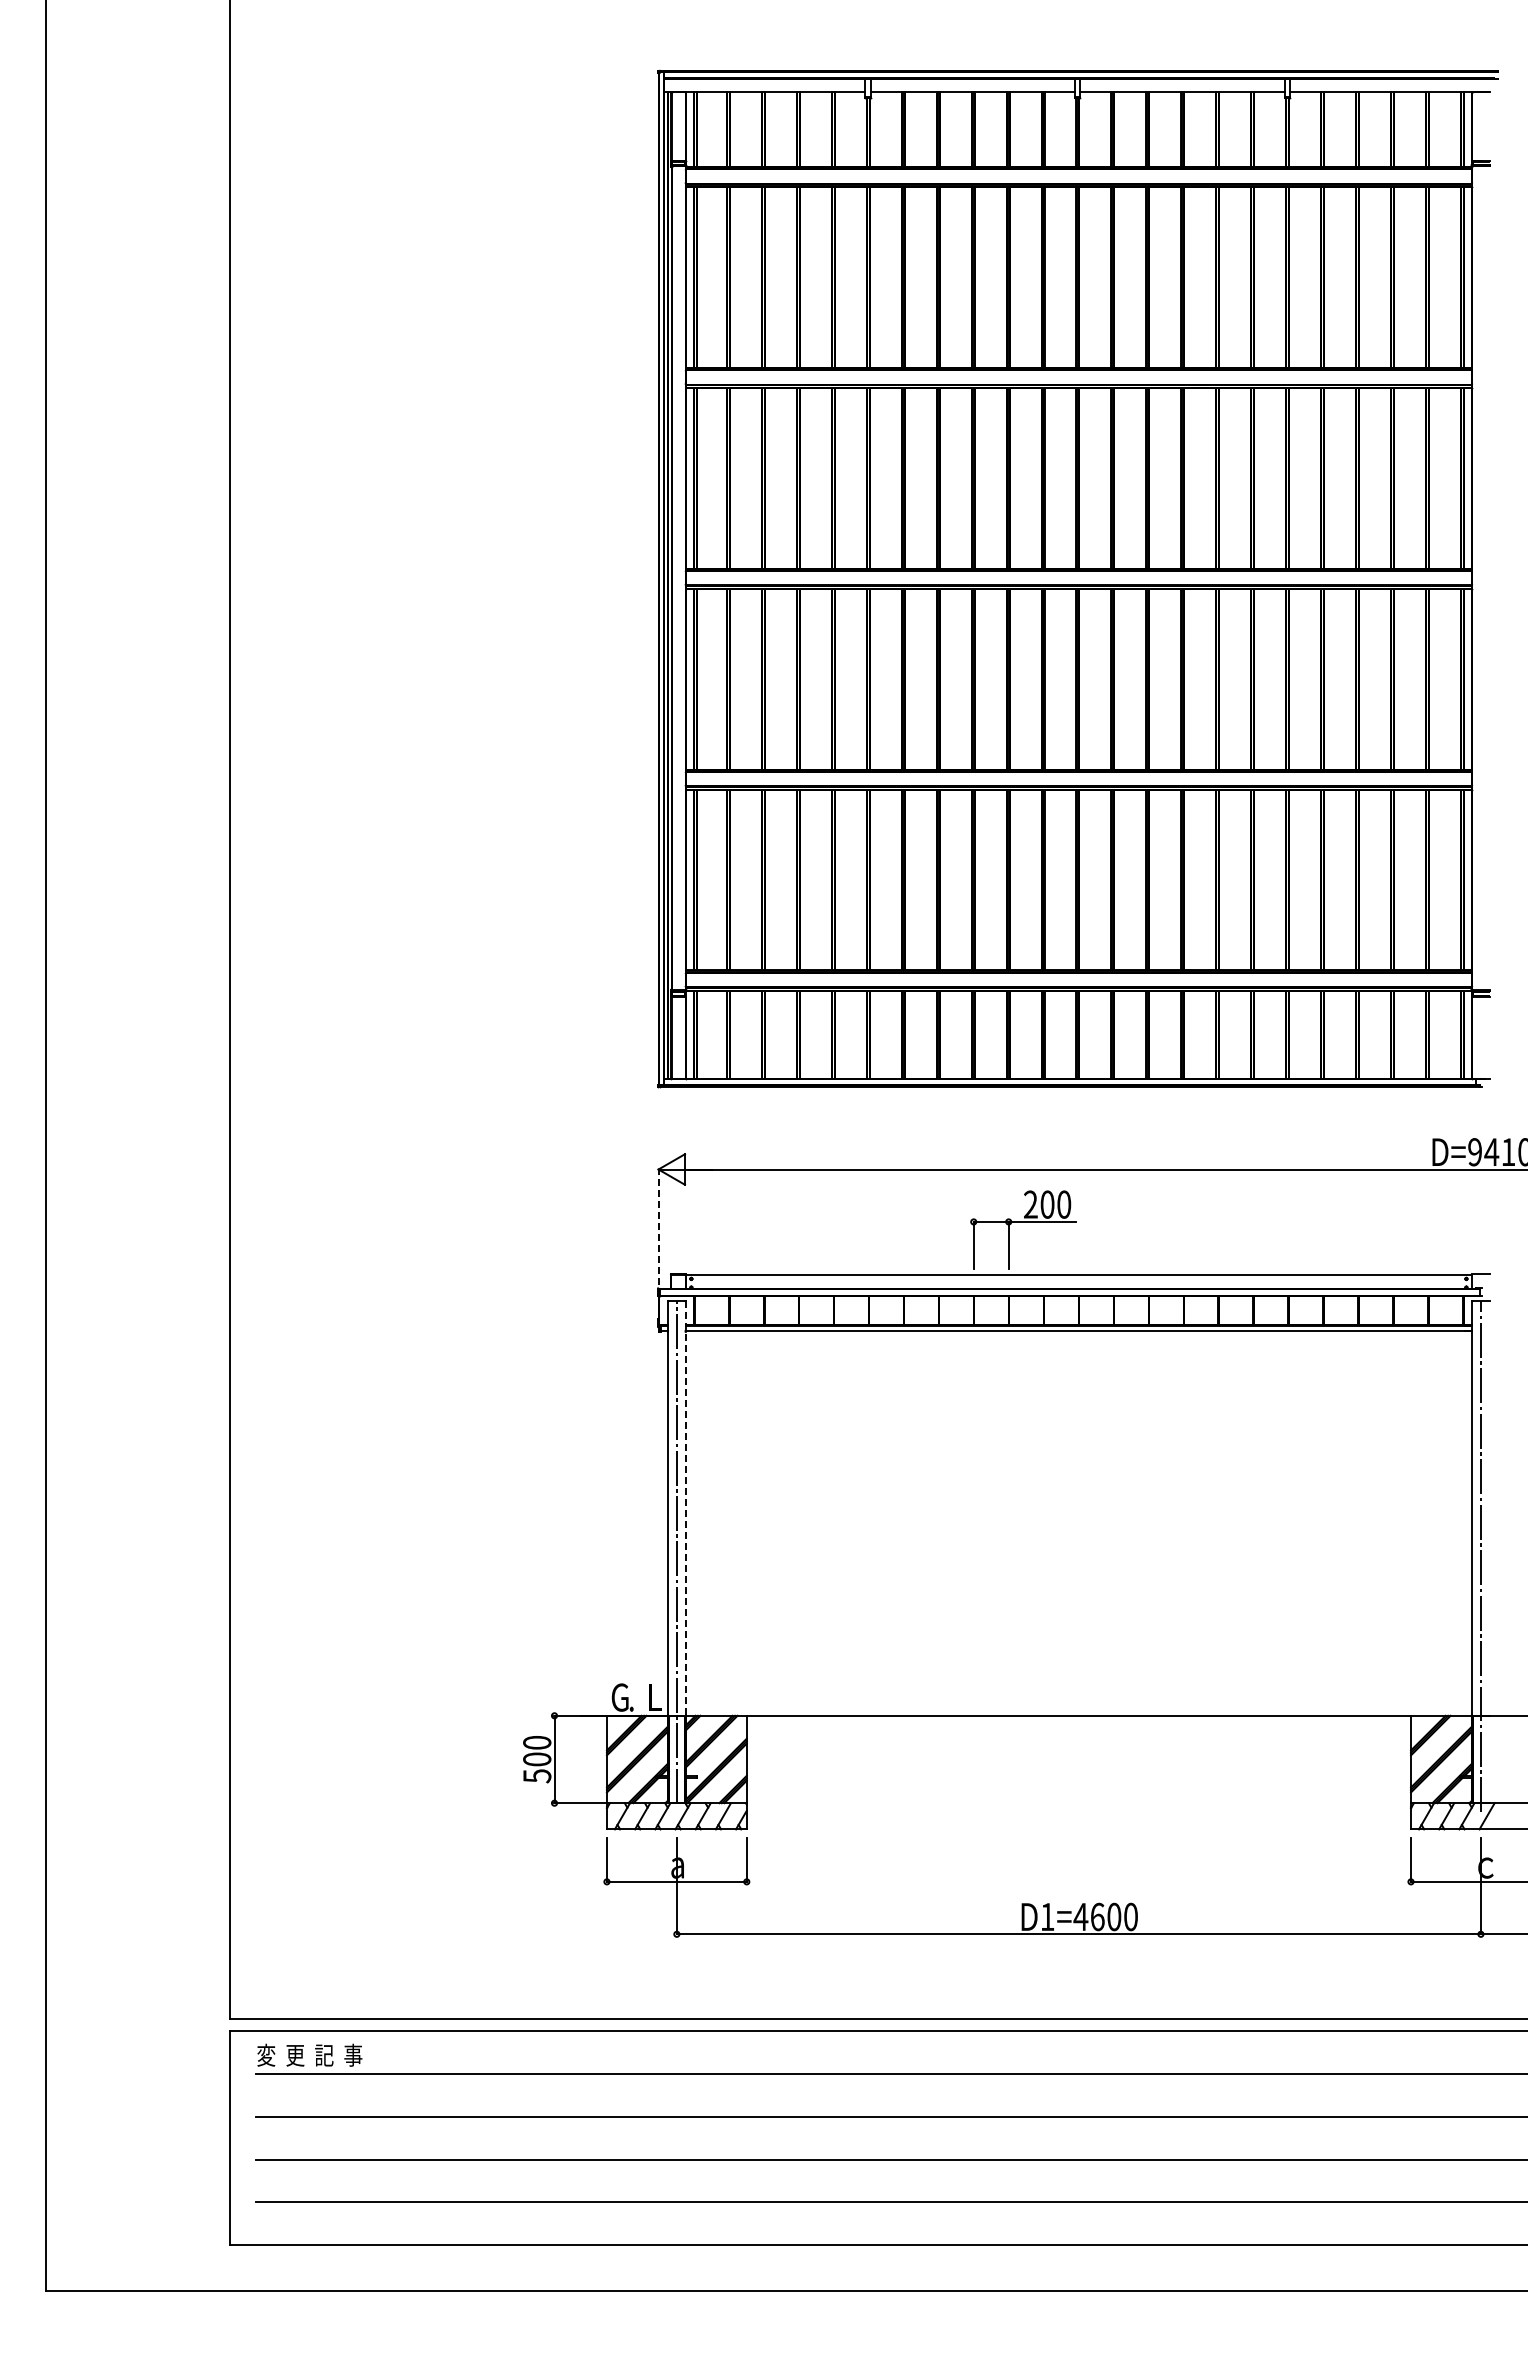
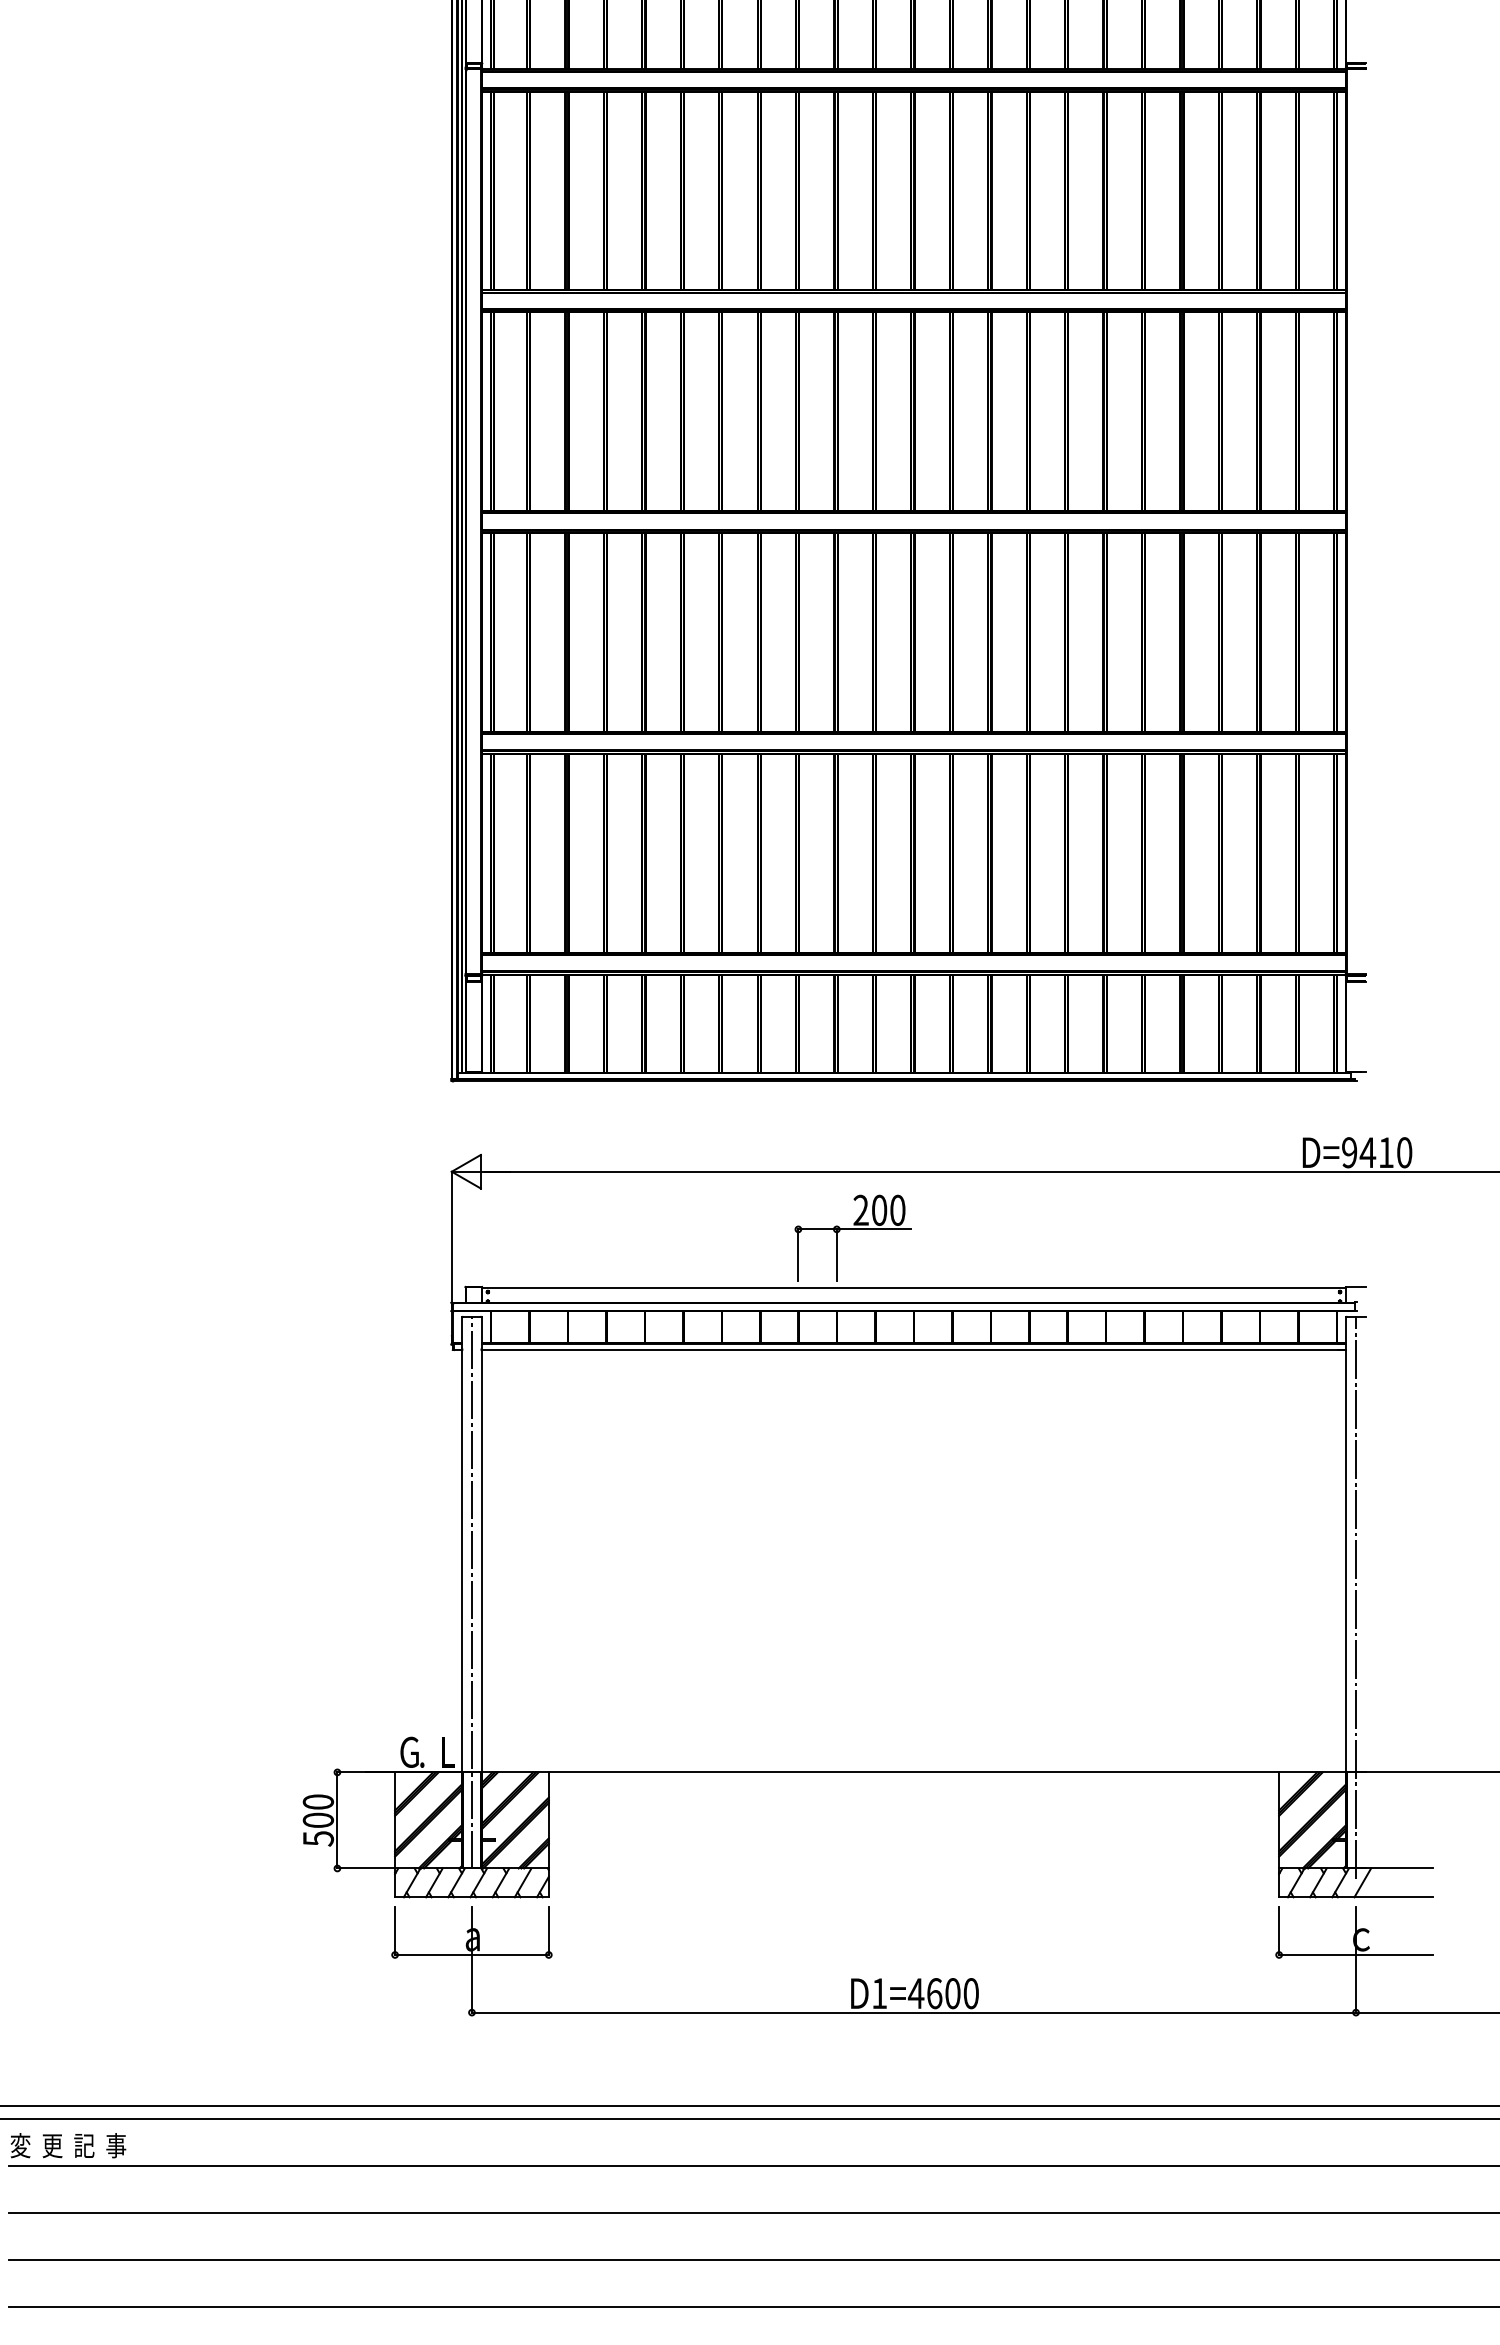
line: (658, 1232) -> (451, 1240), dashed -> solid
line: (685, 1508) -> (481, 1544), dashed -> solid

